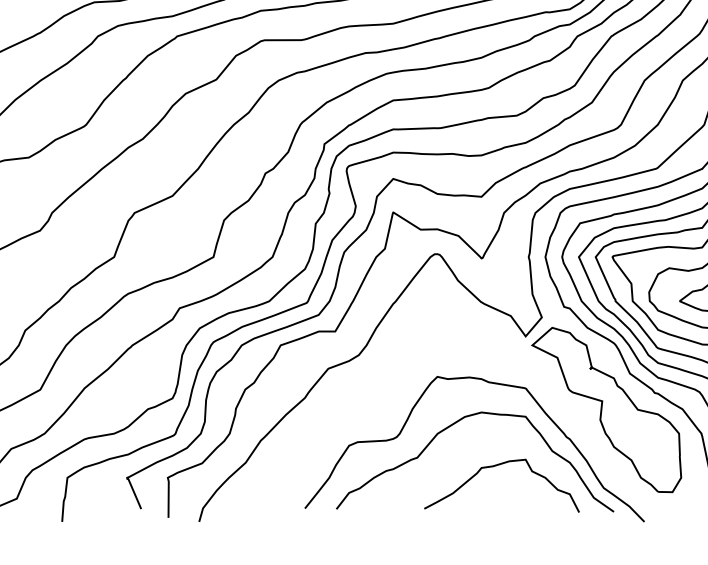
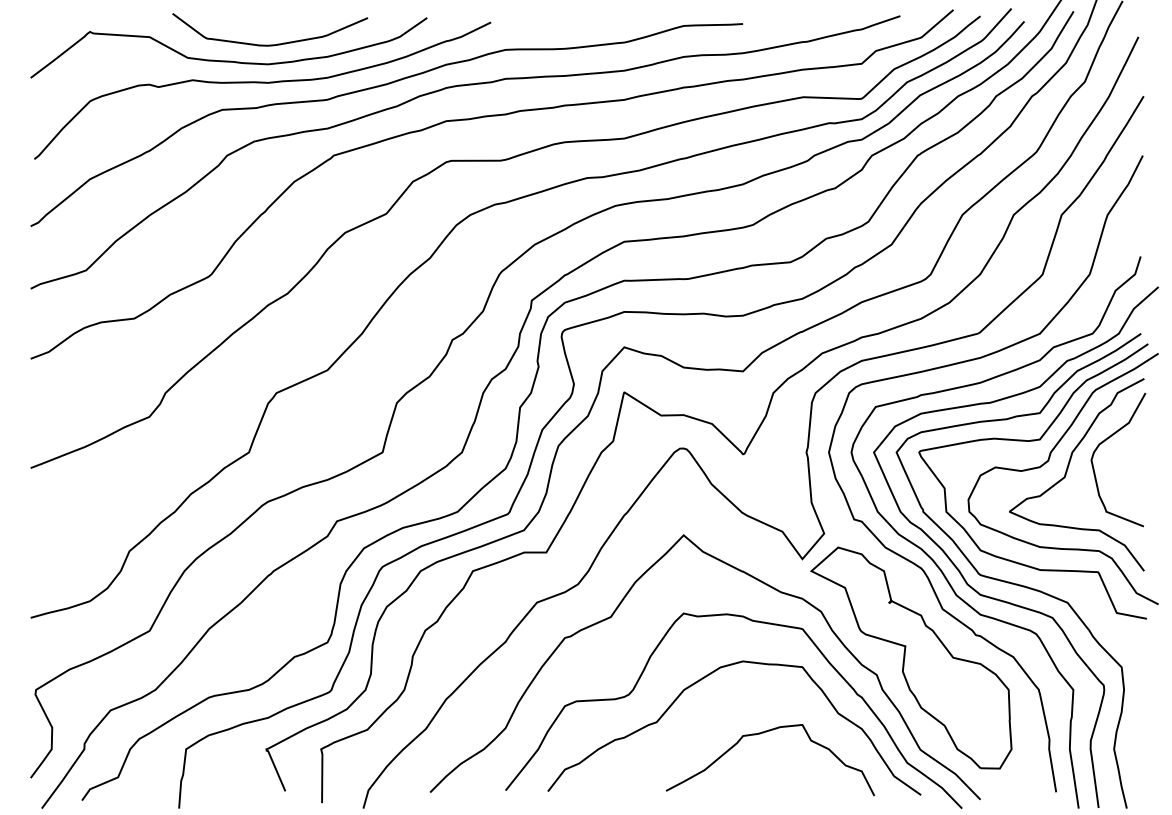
curve: (486, 349) -> (749, 576), added

